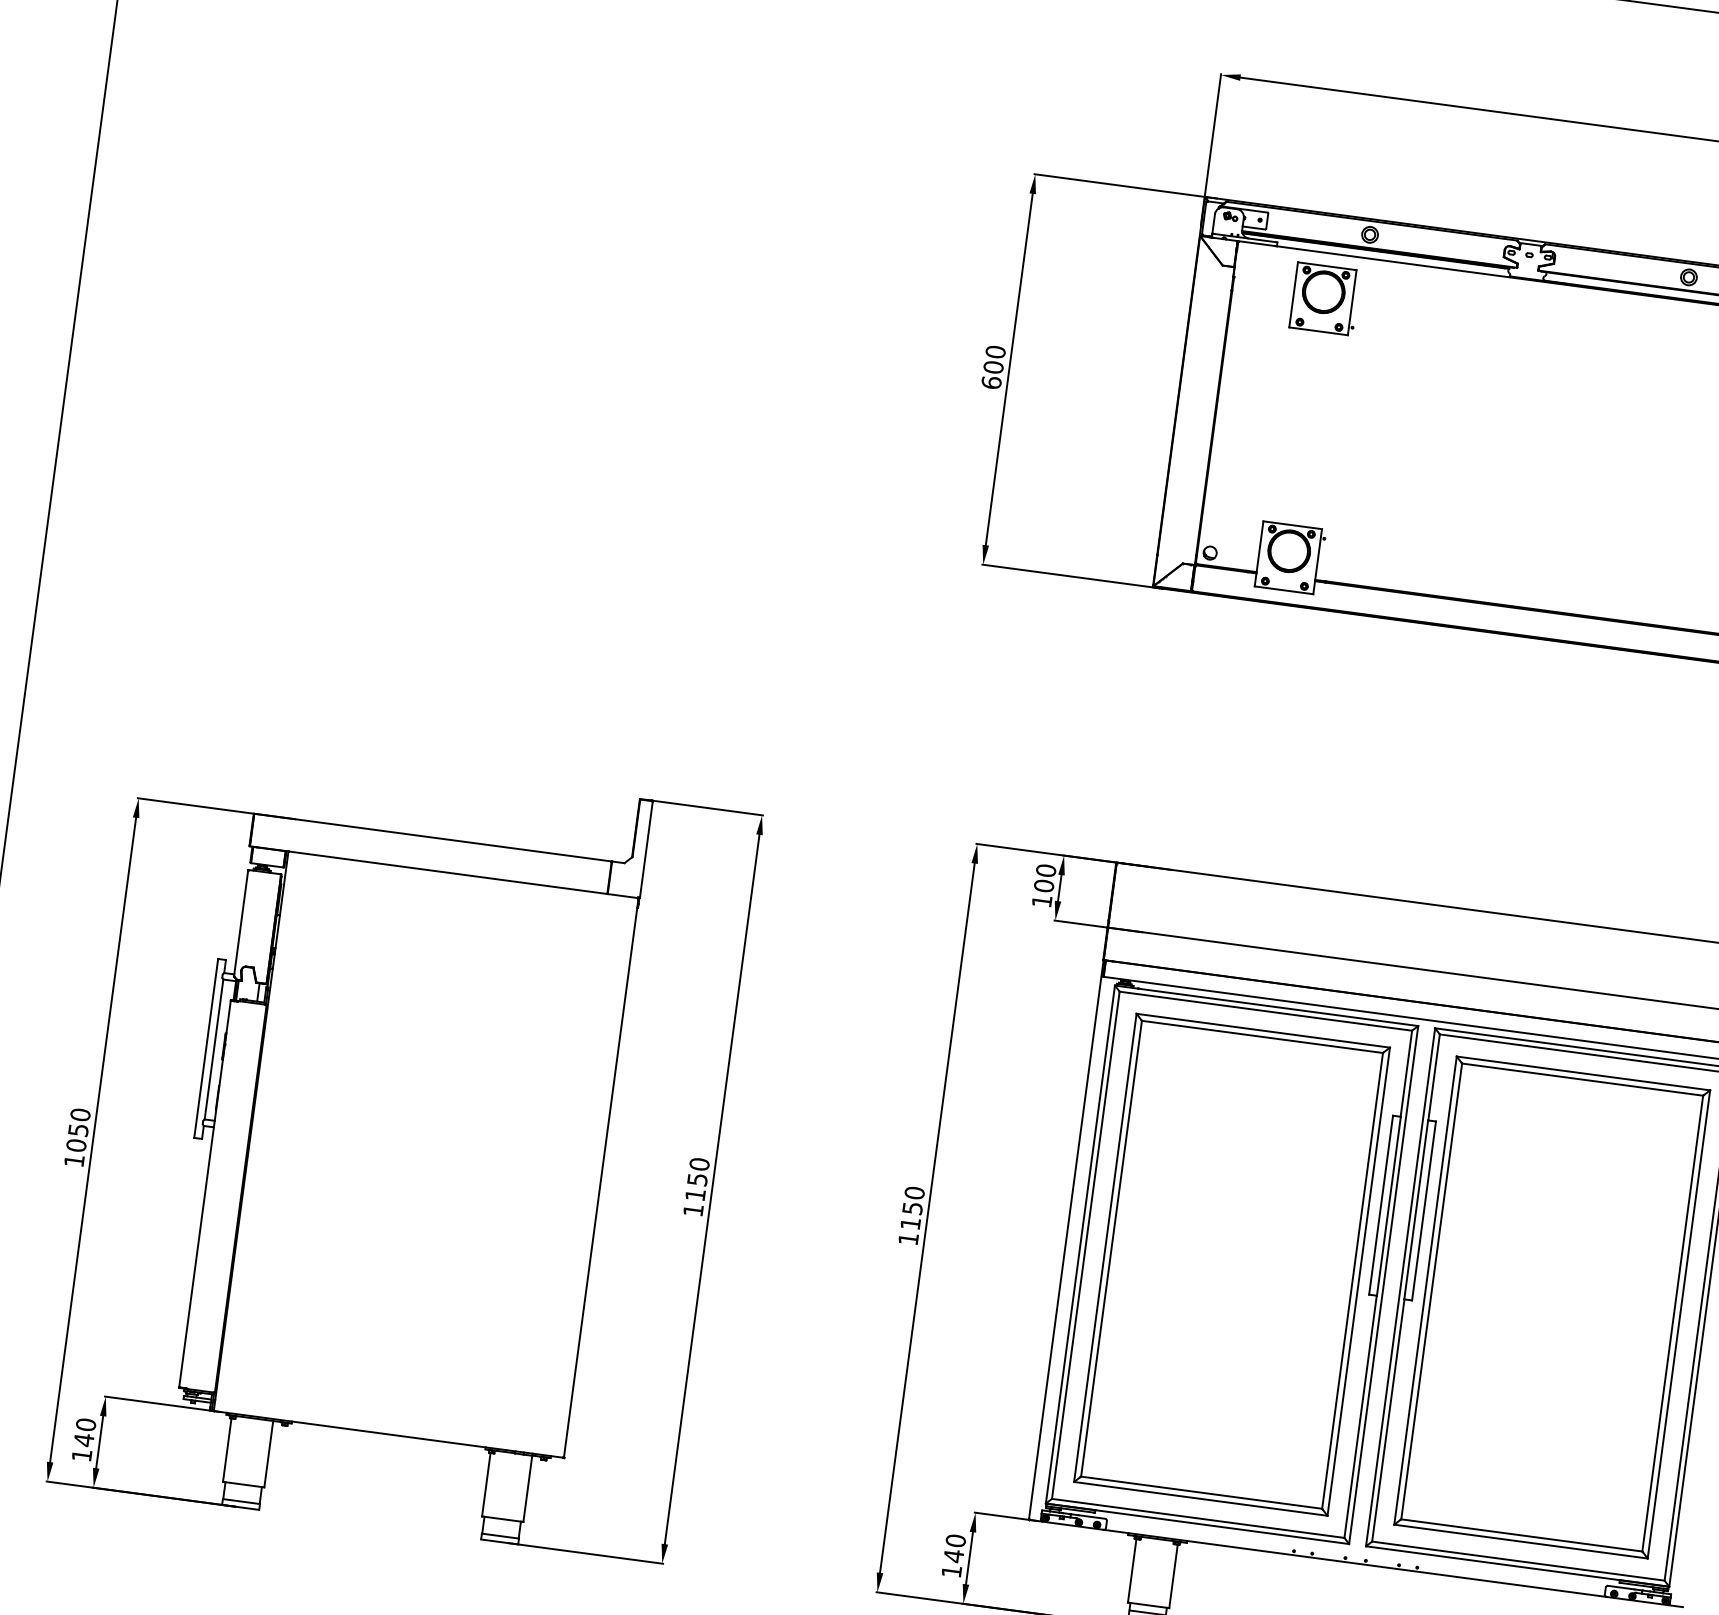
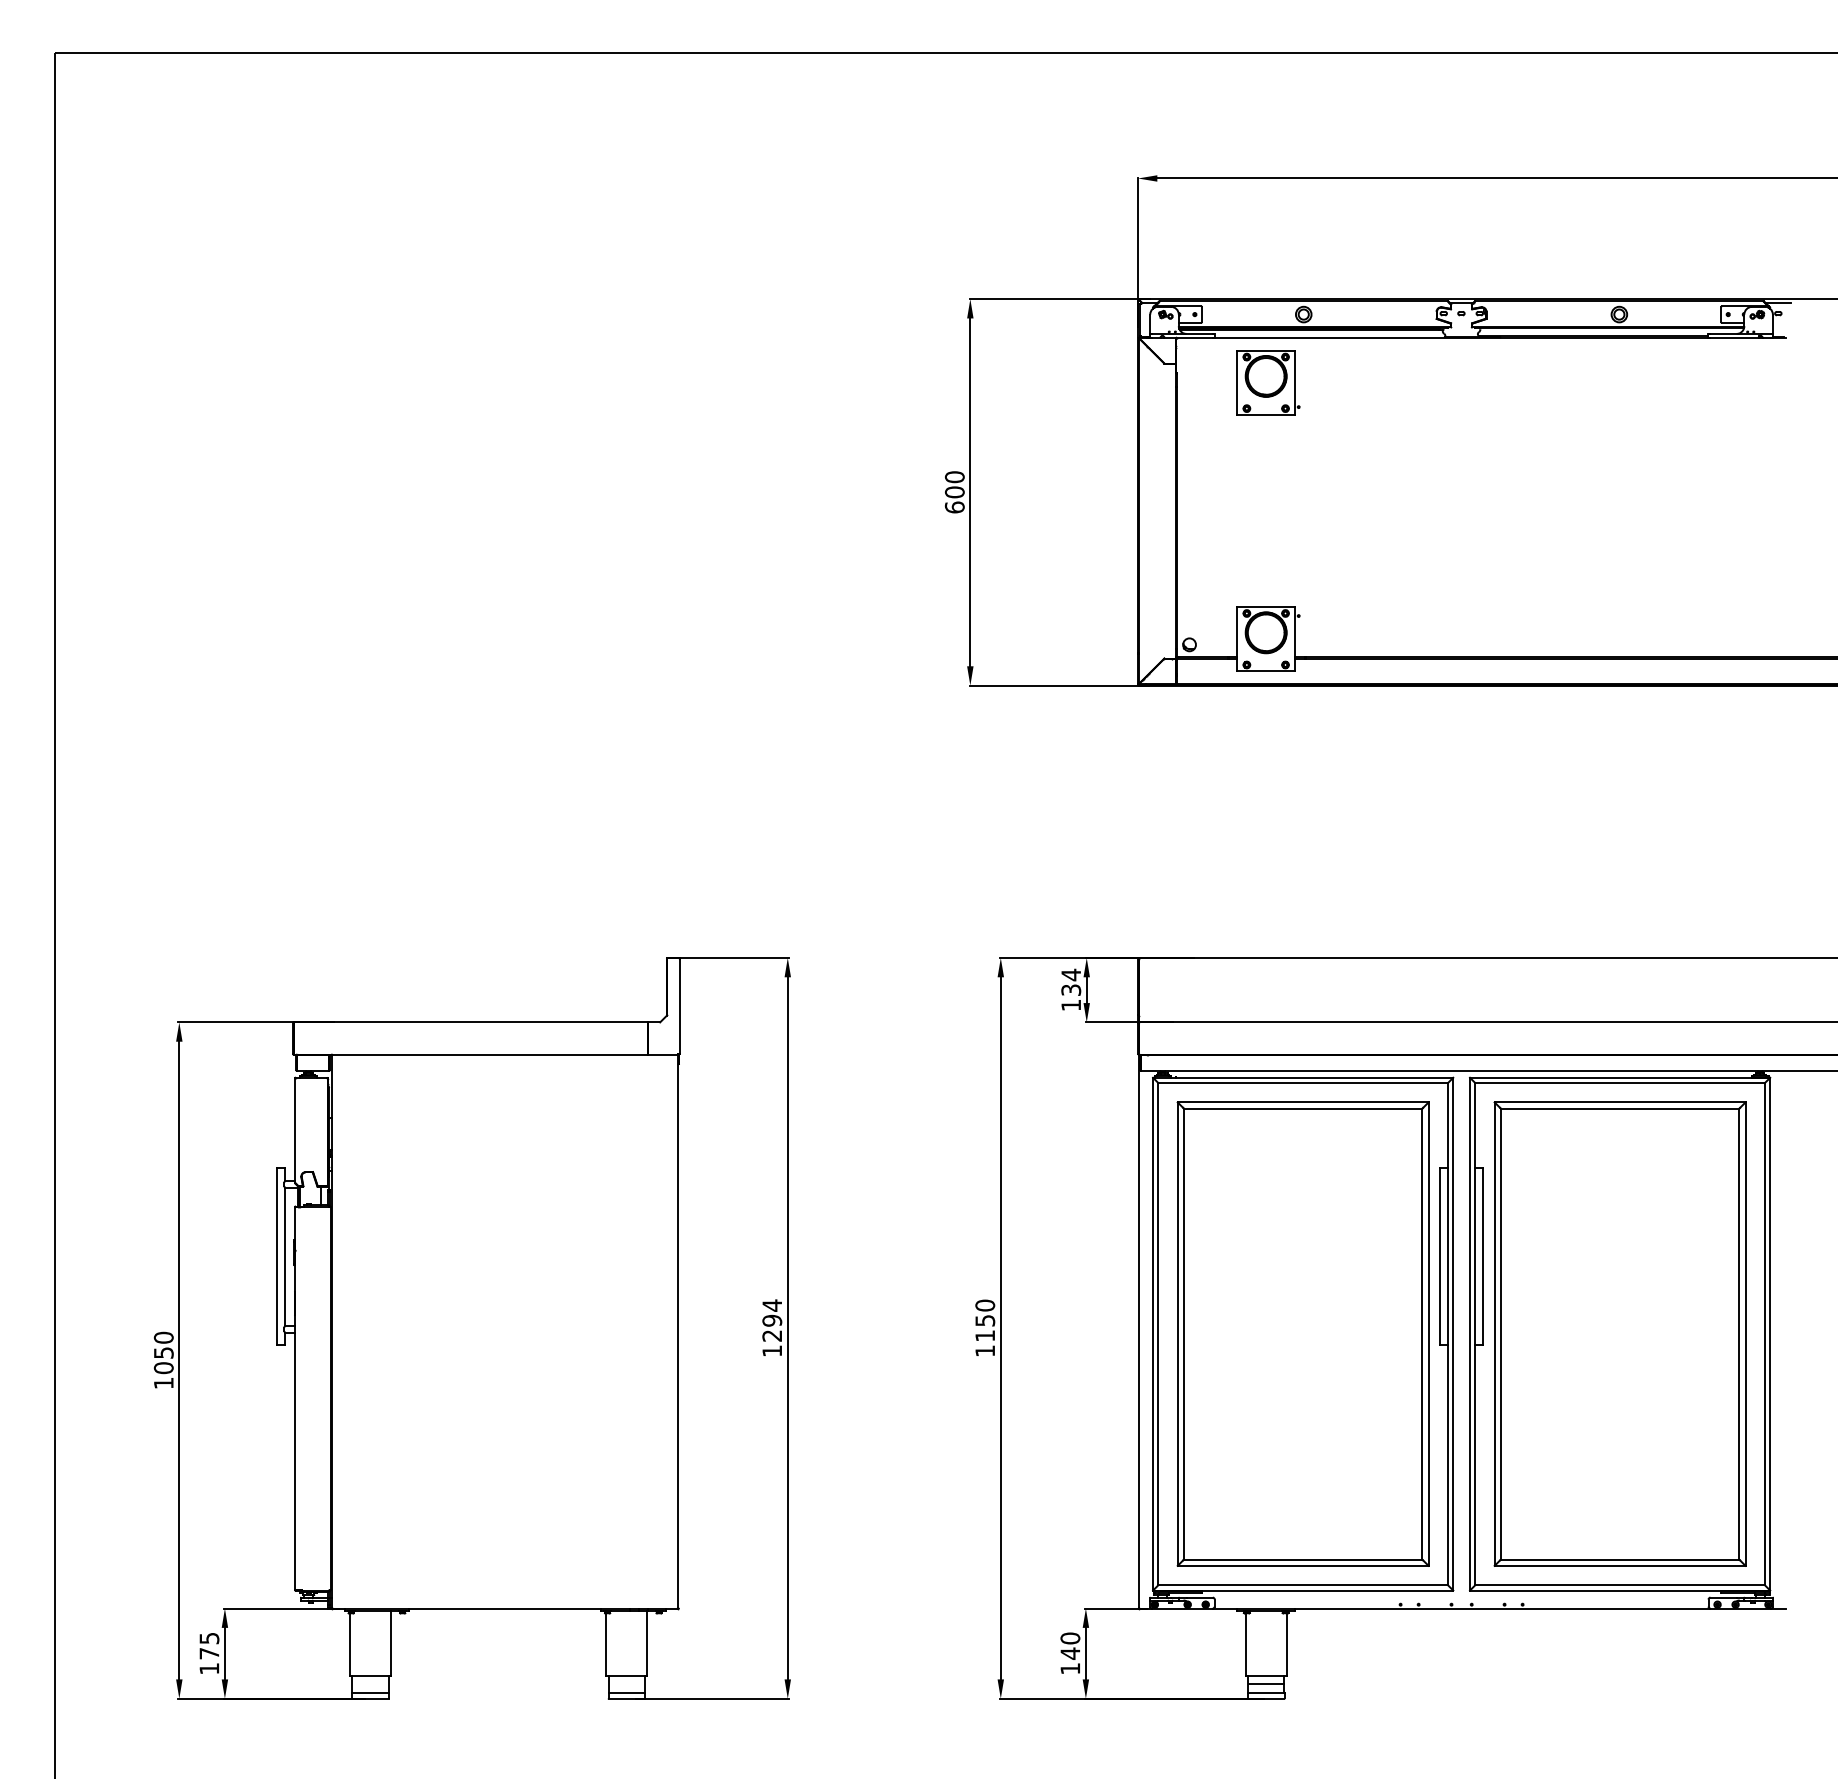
text: (1045, 878) -> (1071, 982), 100 -> 134
text: (697, 1179) -> (772, 1320), 1150 -> 1294
text: (85, 1431) -> (209, 1645), 140 -> 175

